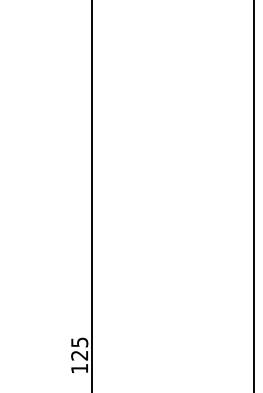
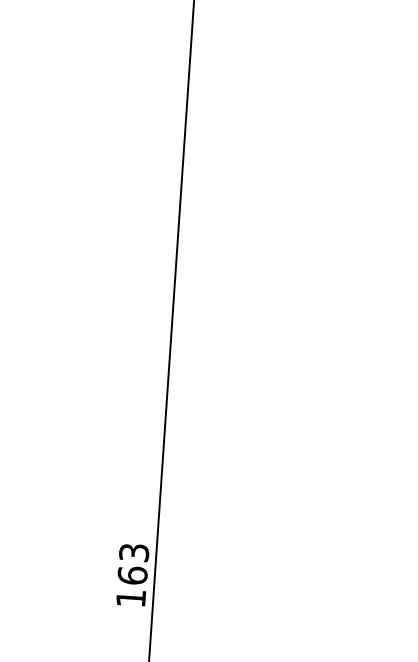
text: (79, 348) -> (133, 563), 125 -> 163

